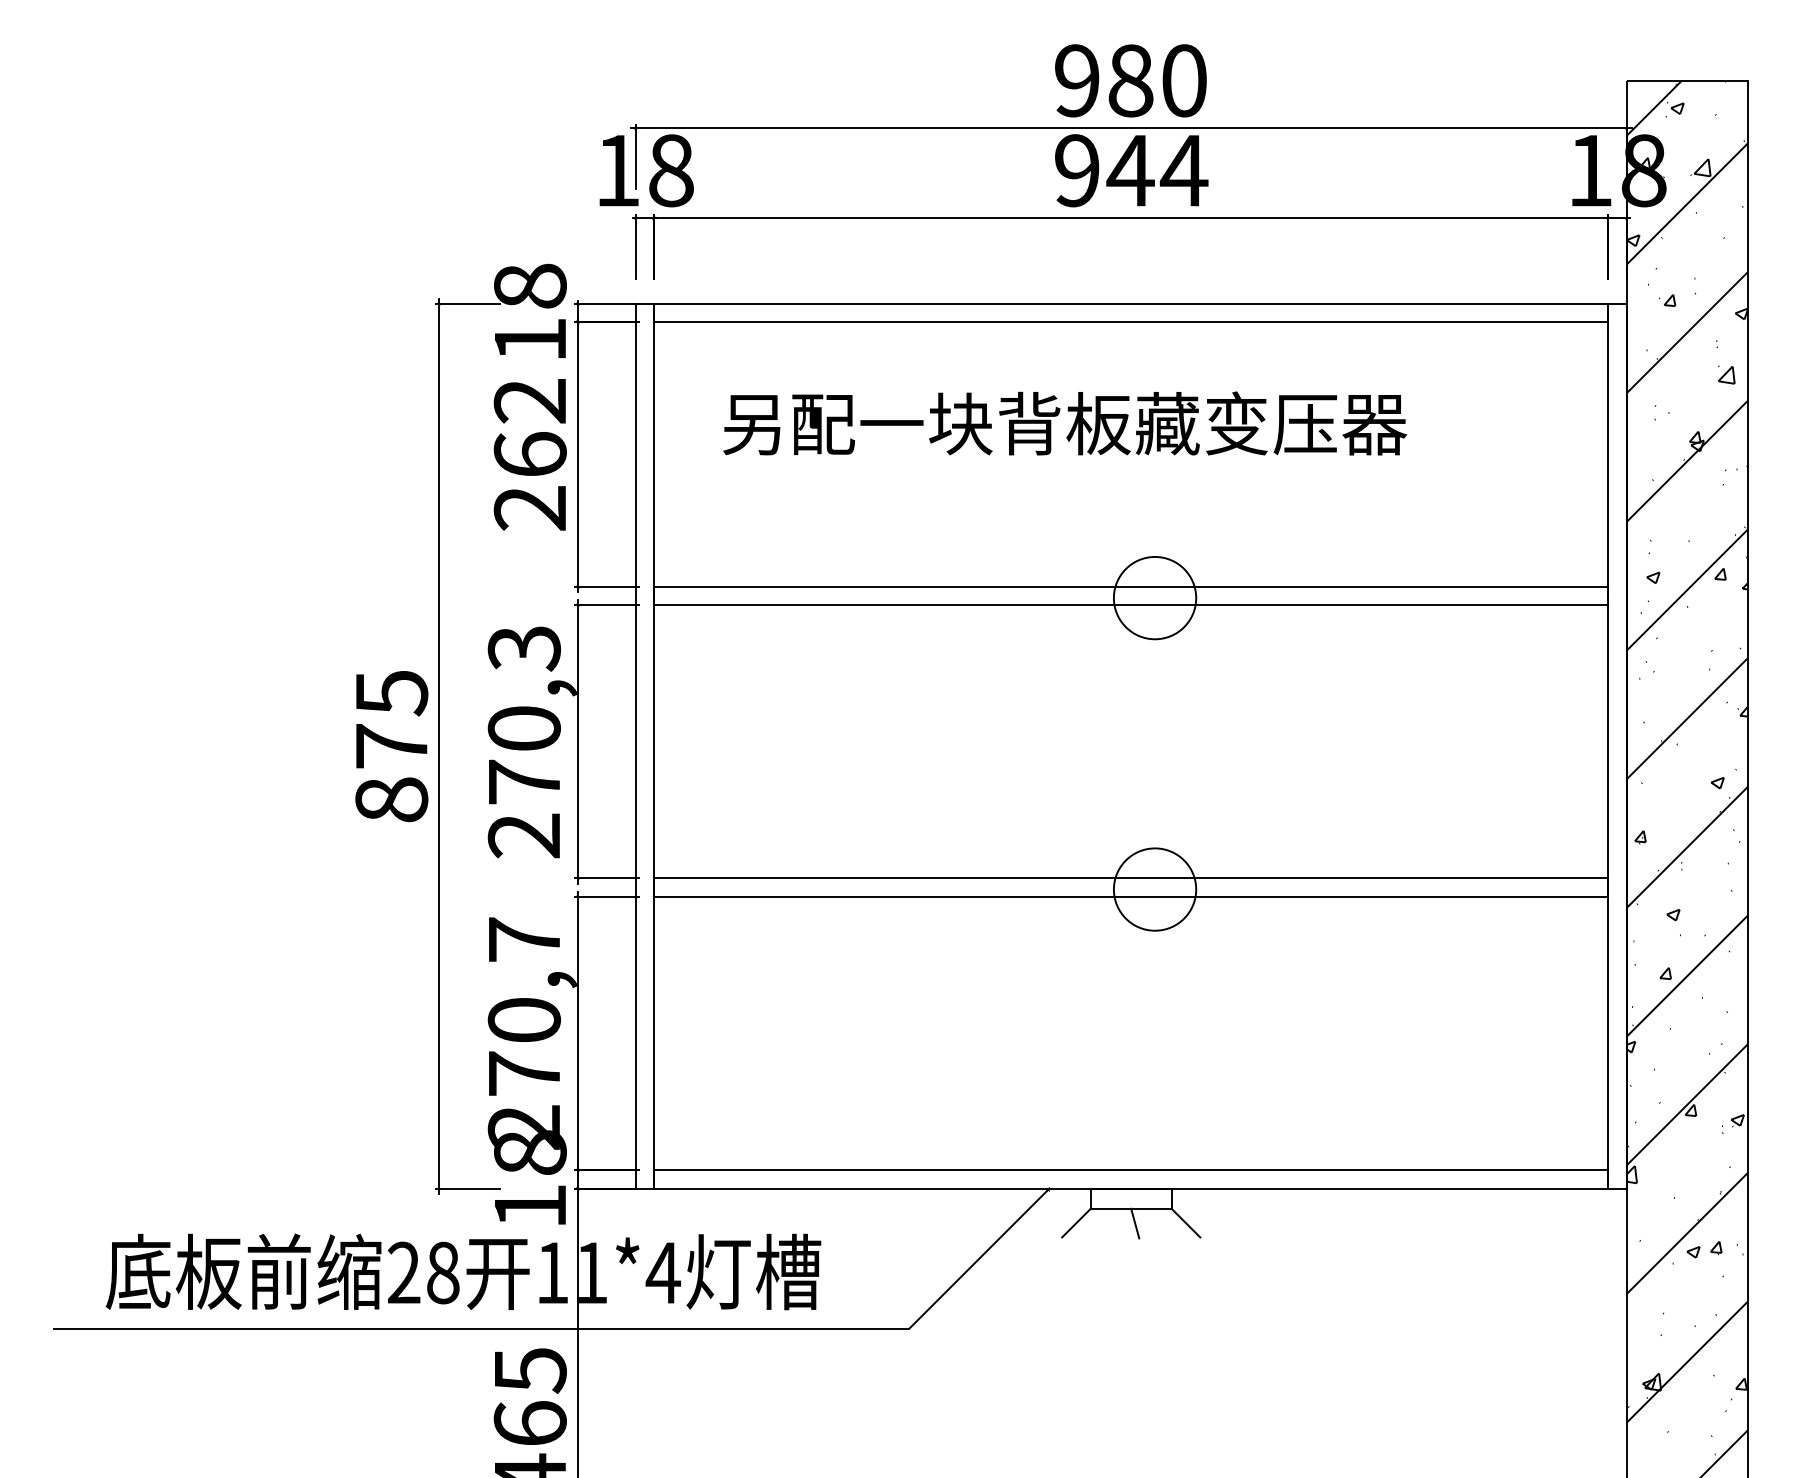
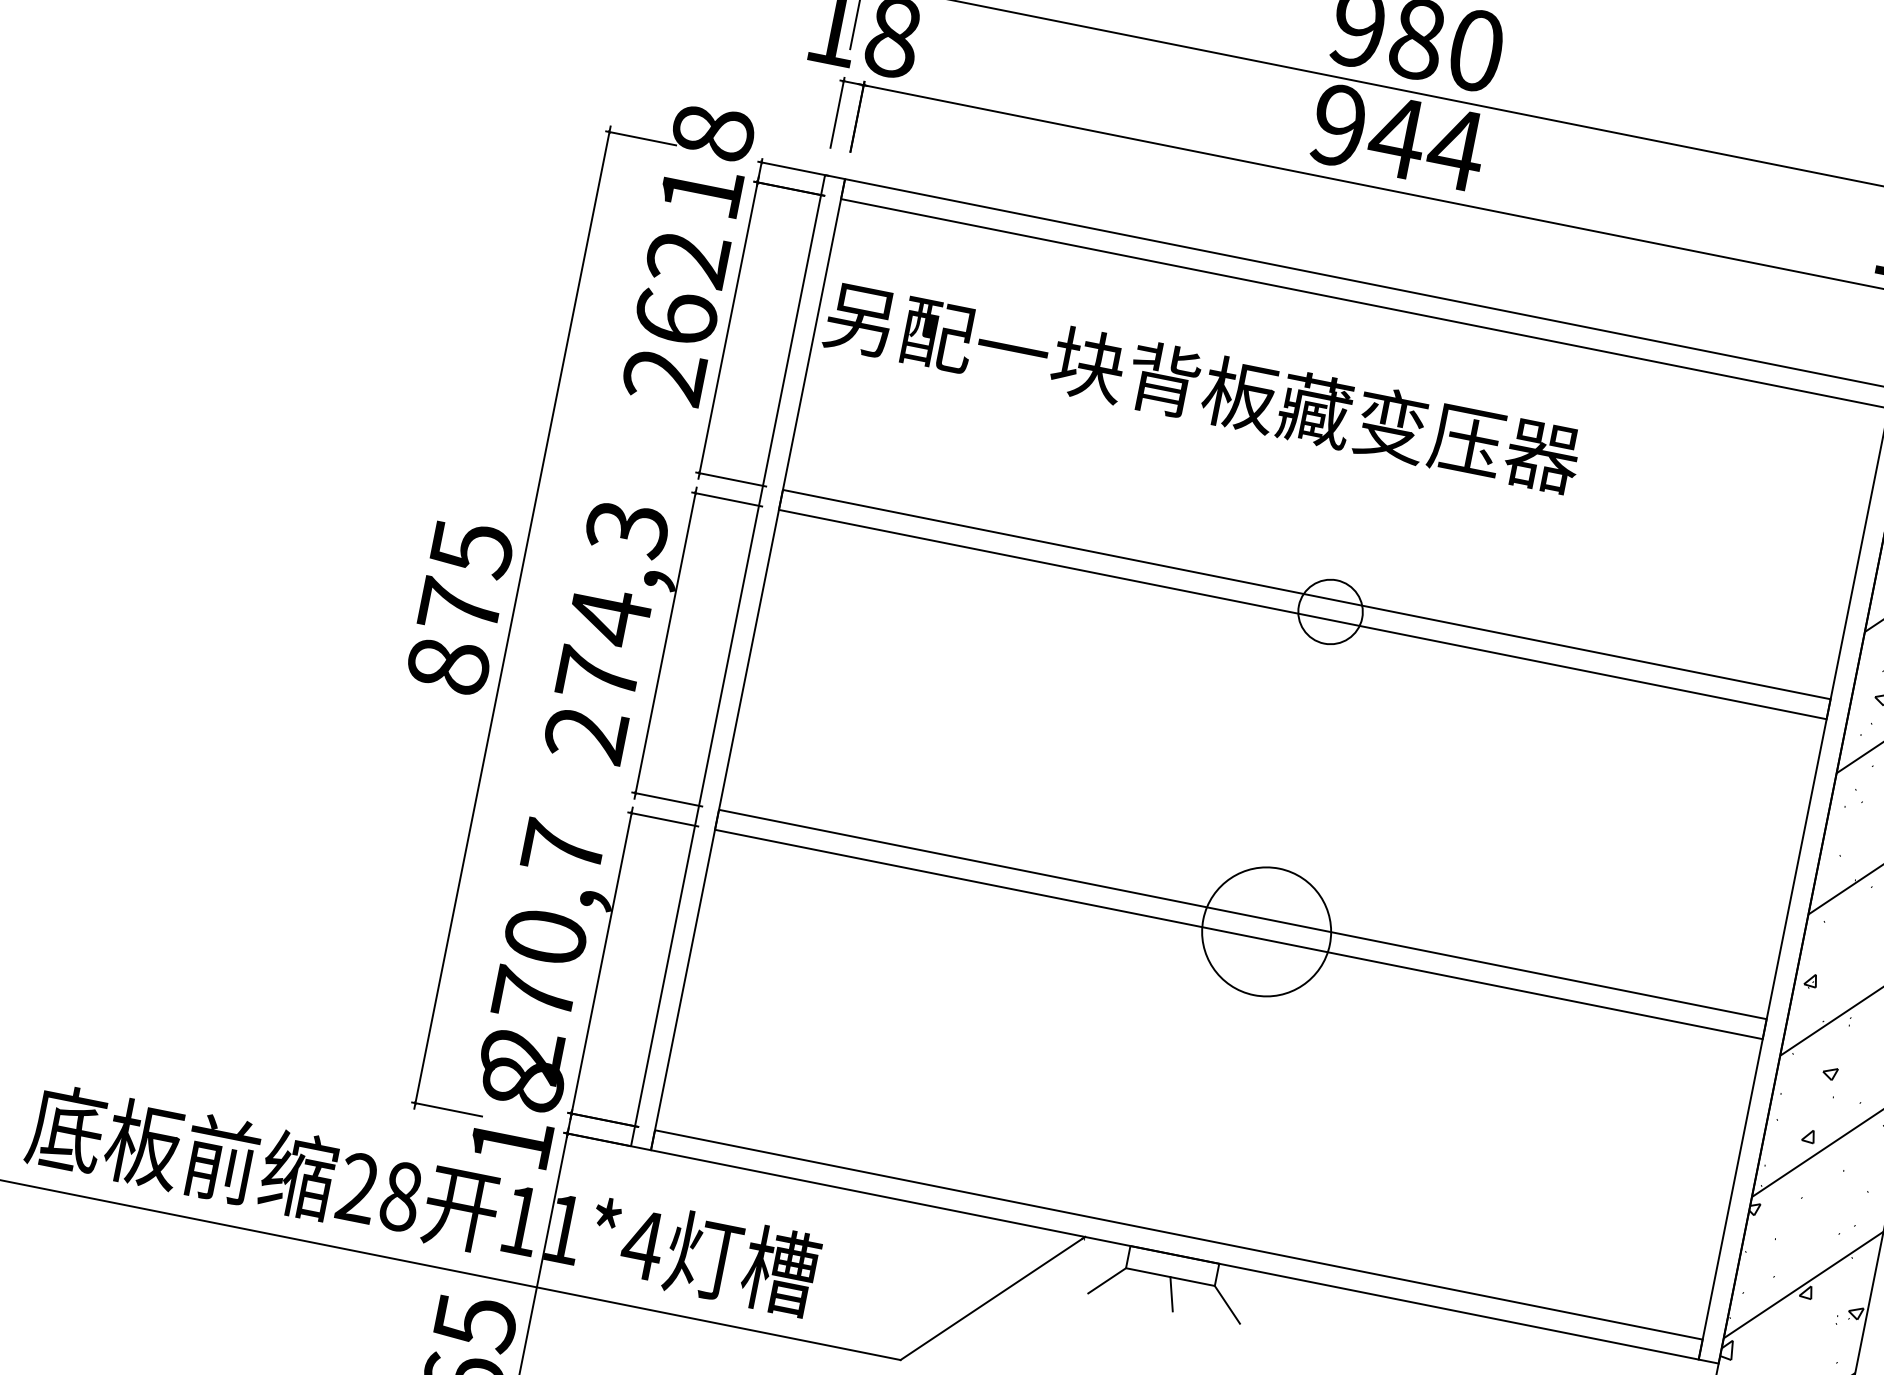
text: (1065, 423) -> (1203, 387), moved
circle: (1154, 597) -> (1330, 611), size x0.7
text: (523, 728) -> (608, 616), 270,3 -> 274,3
circle: (1154, 889) -> (1266, 931), size x1.4

